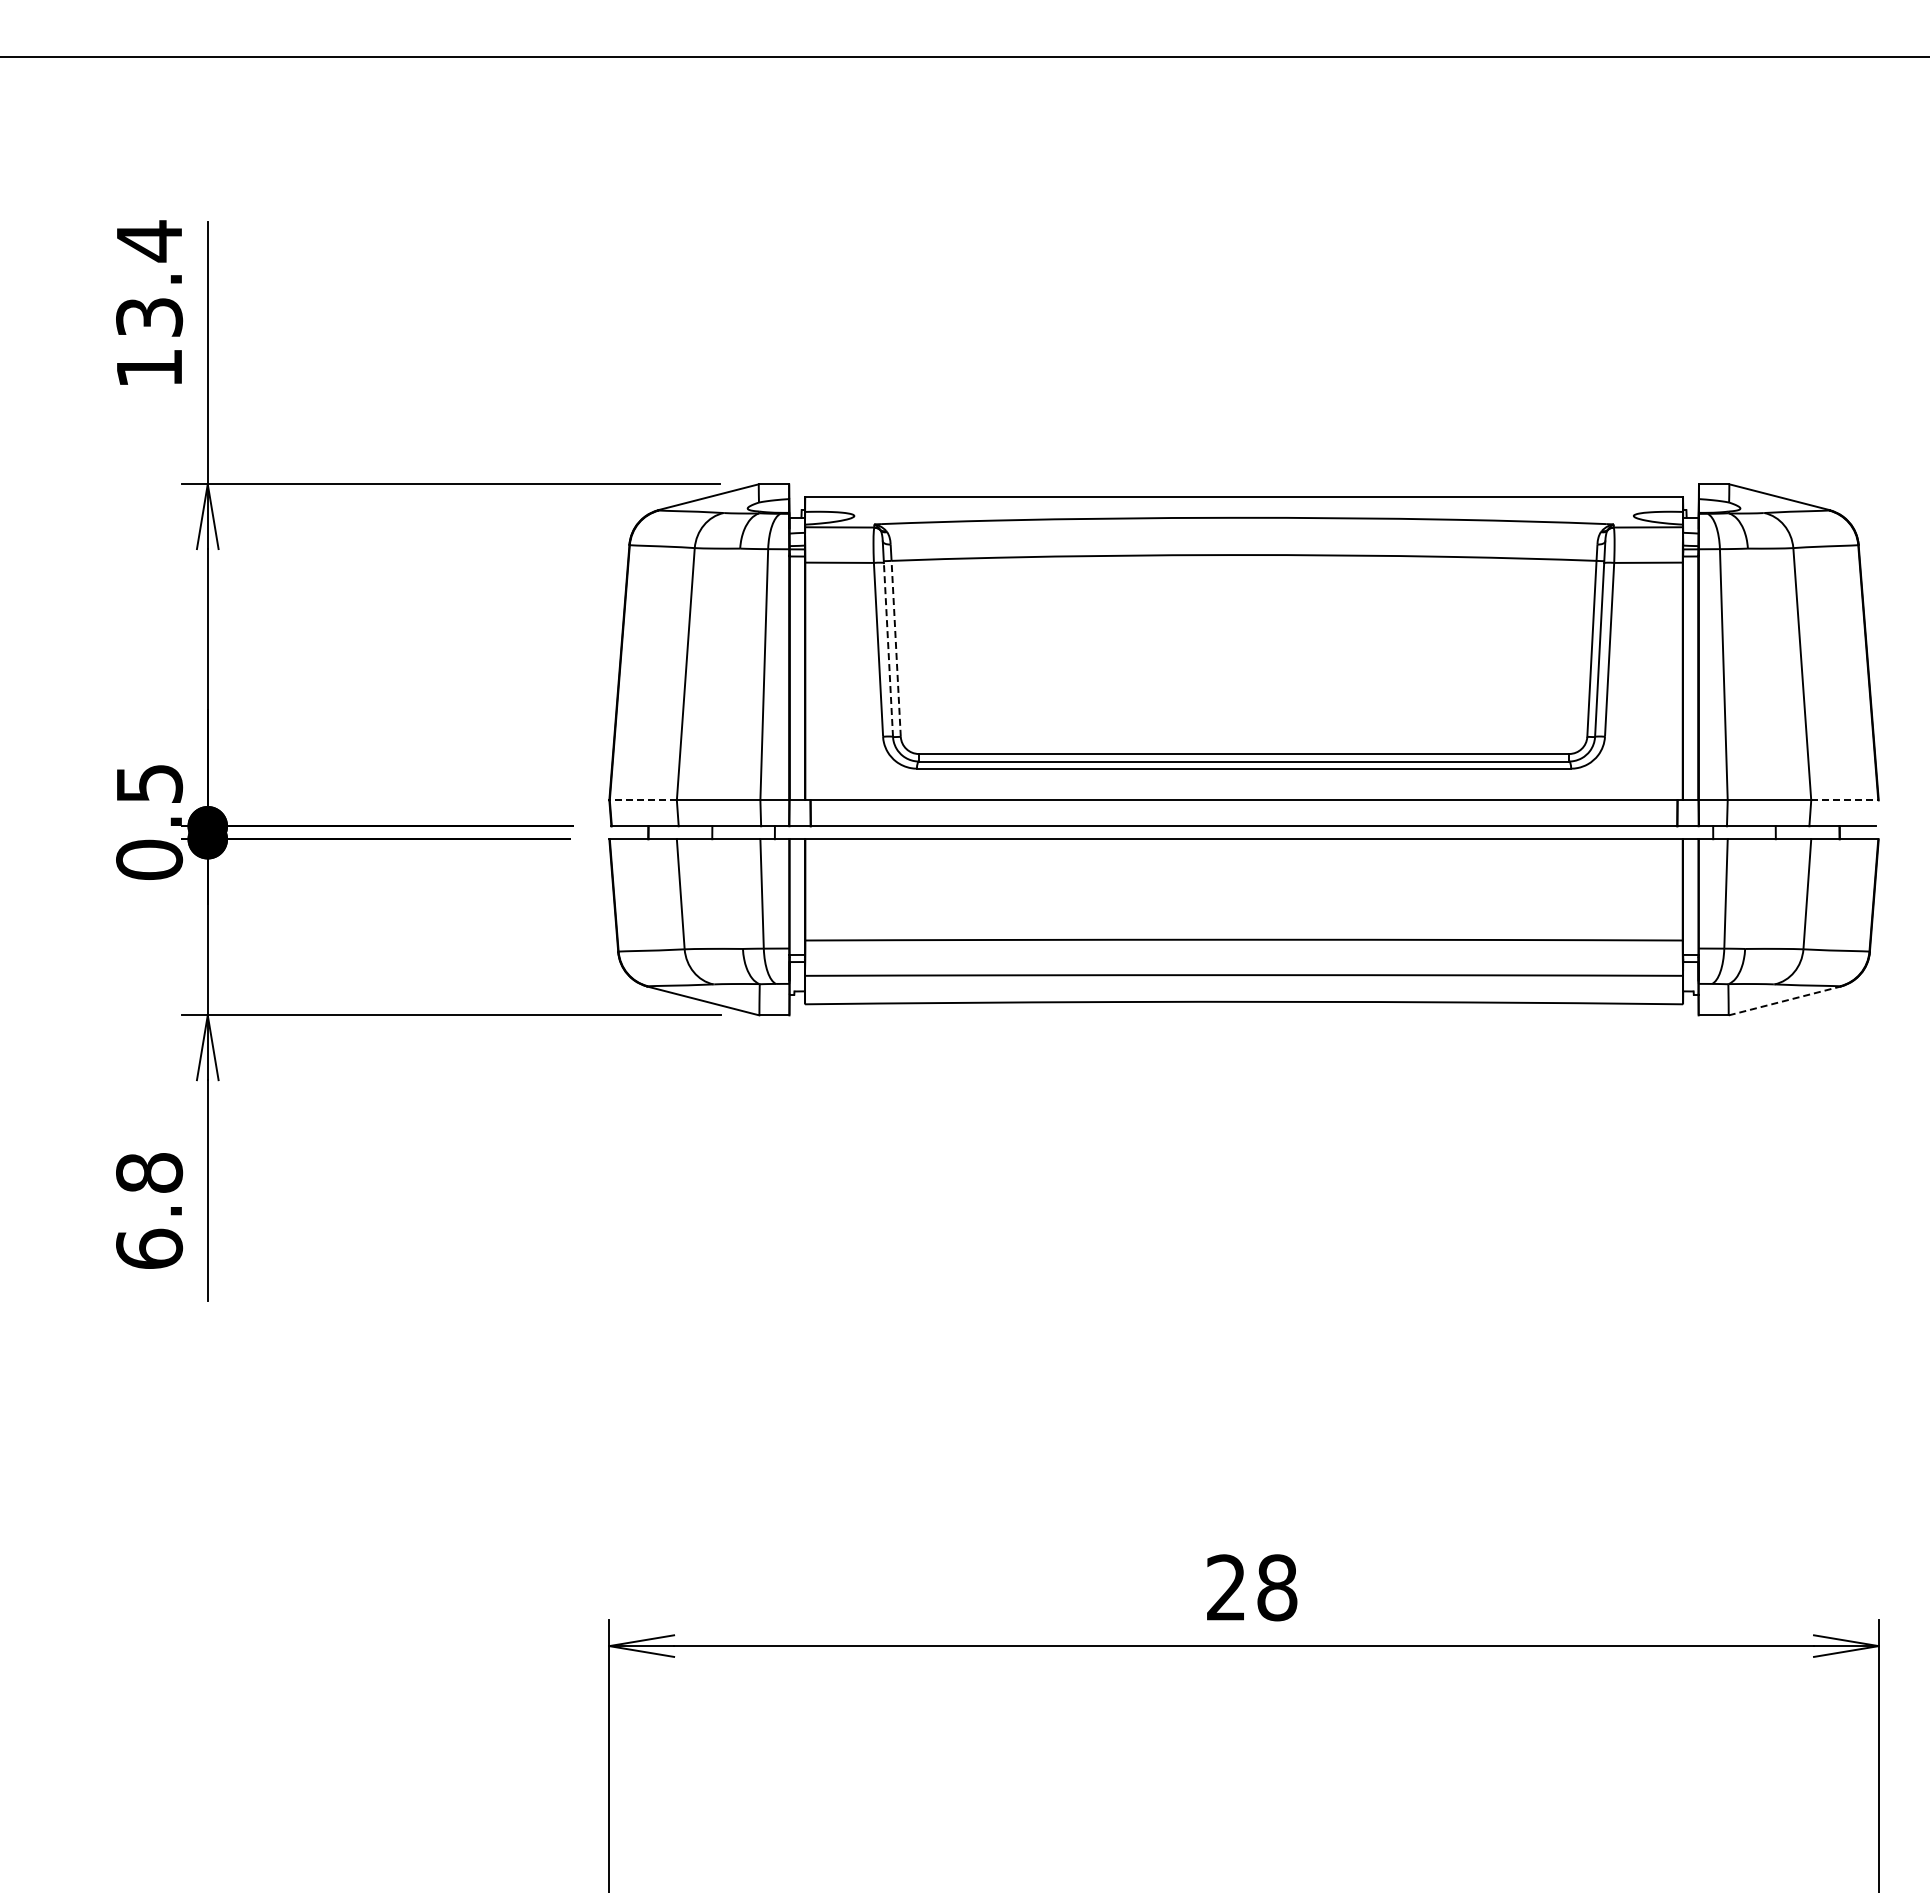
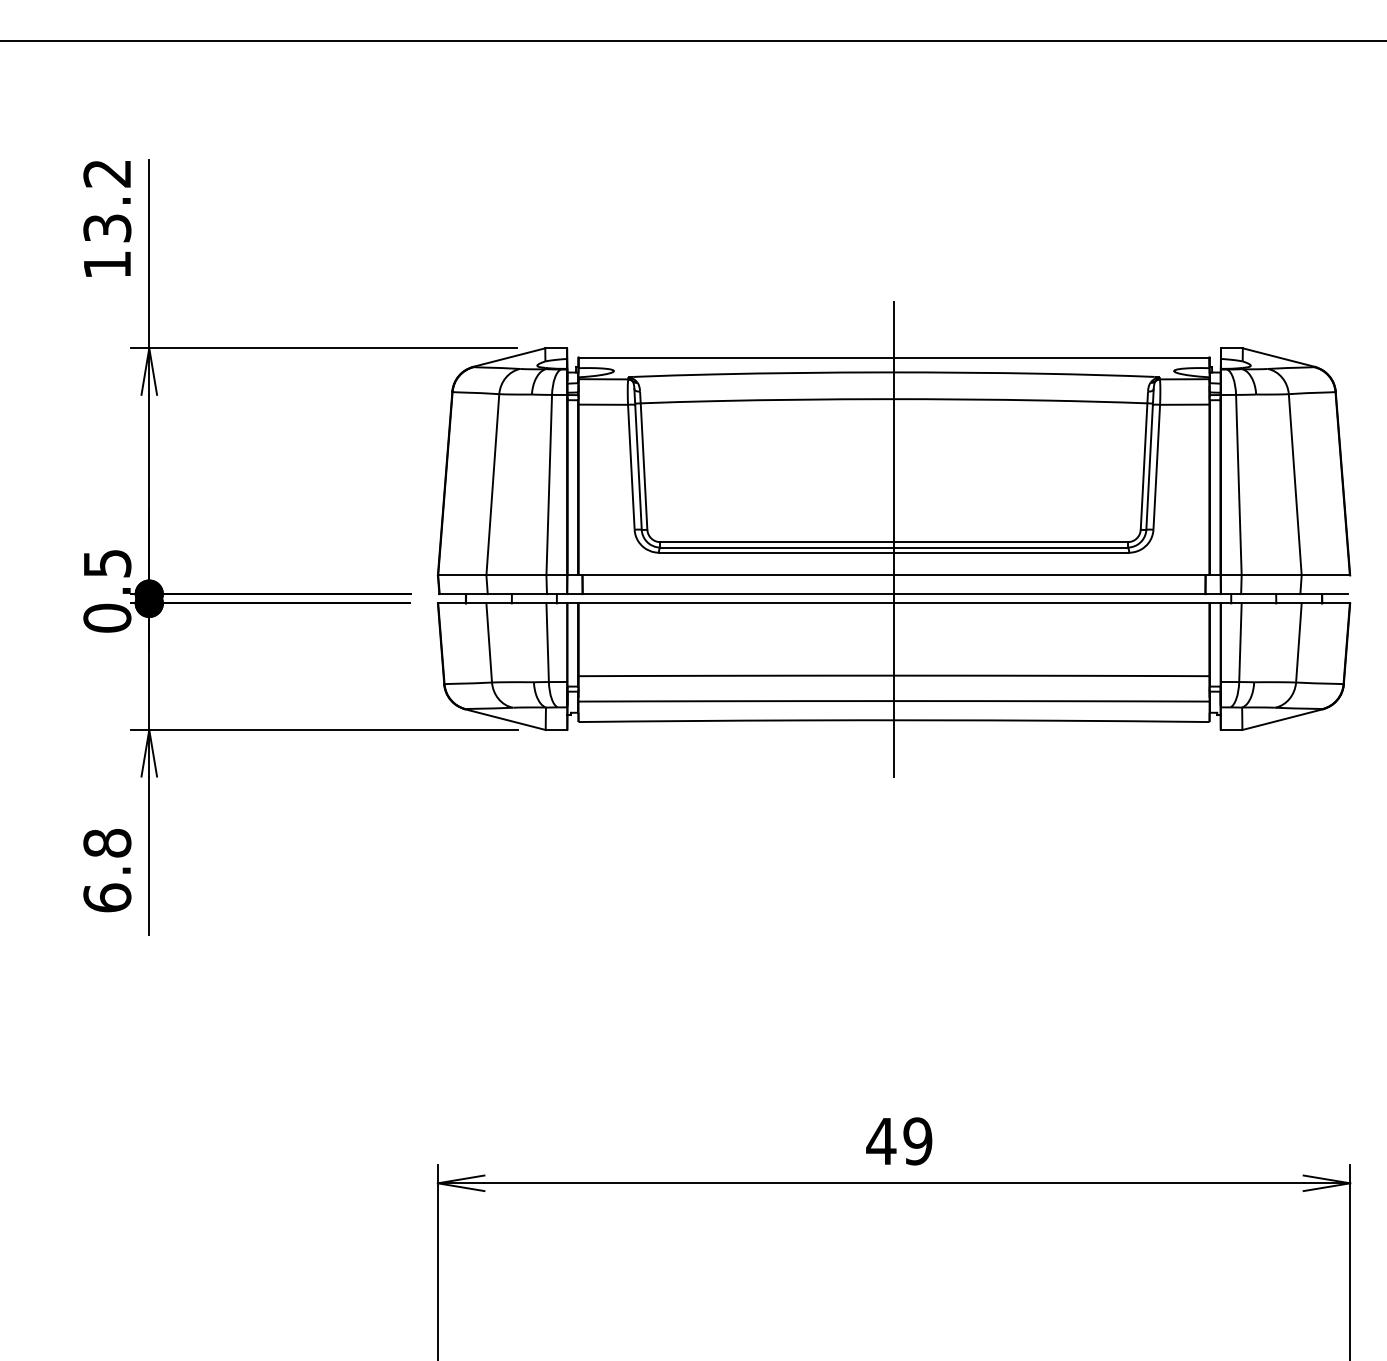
text: (148, 241) -> (106, 173), 13.4 -> 13.2
line: (896, 648) -> (644, 466), dashed -> solid
line: (888, 649) -> (638, 467), dashed -> solid
line: (1244, 749) -> (894, 538), added
line: (643, 800) -> (462, 575), dashed -> solid
line: (1844, 800) -> (1325, 575), dashed -> solid
line: (1784, 1000) -> (1282, 719), dashed -> solid
text: (1251, 1587) -> (899, 1141), 28 -> 49

